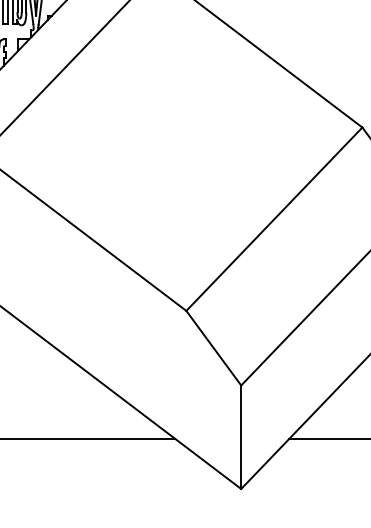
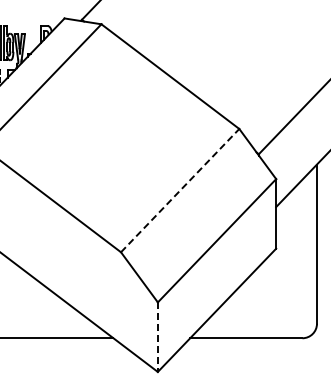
line: (274, 219) -> (180, 190), solid -> dashed
line: (240, 437) -> (157, 337), solid -> dashed

